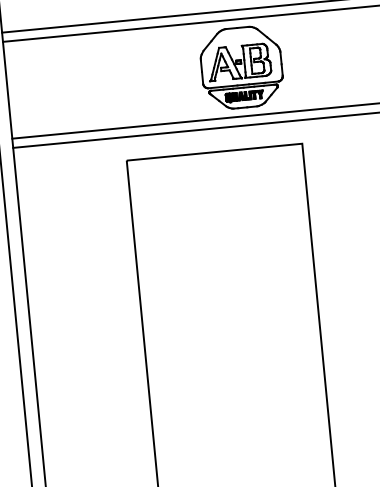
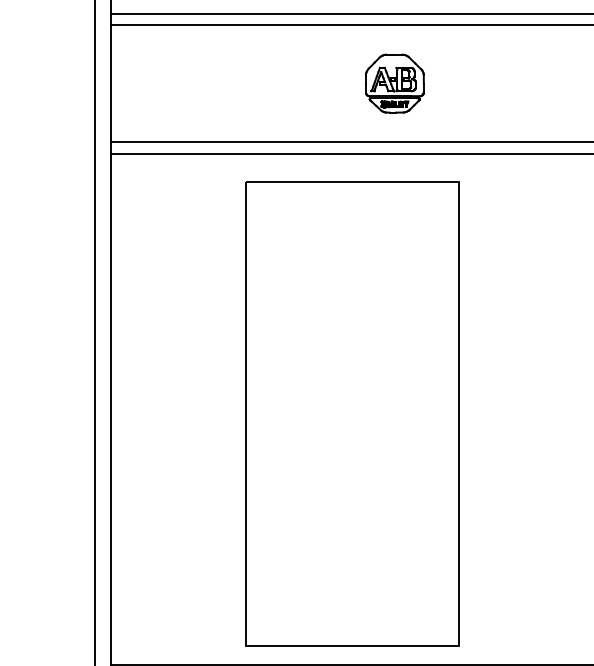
part: (241, 67) -> (394, 83), size x0.6

